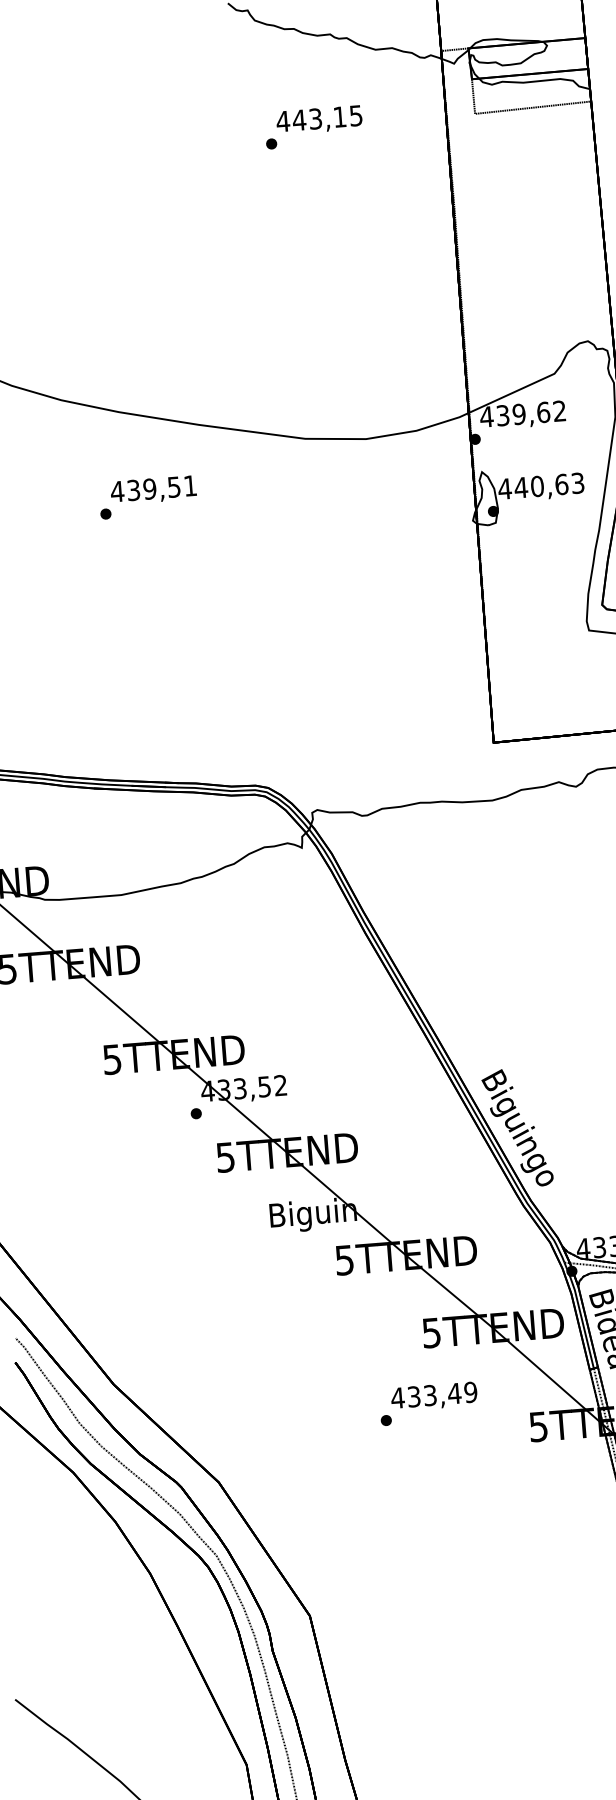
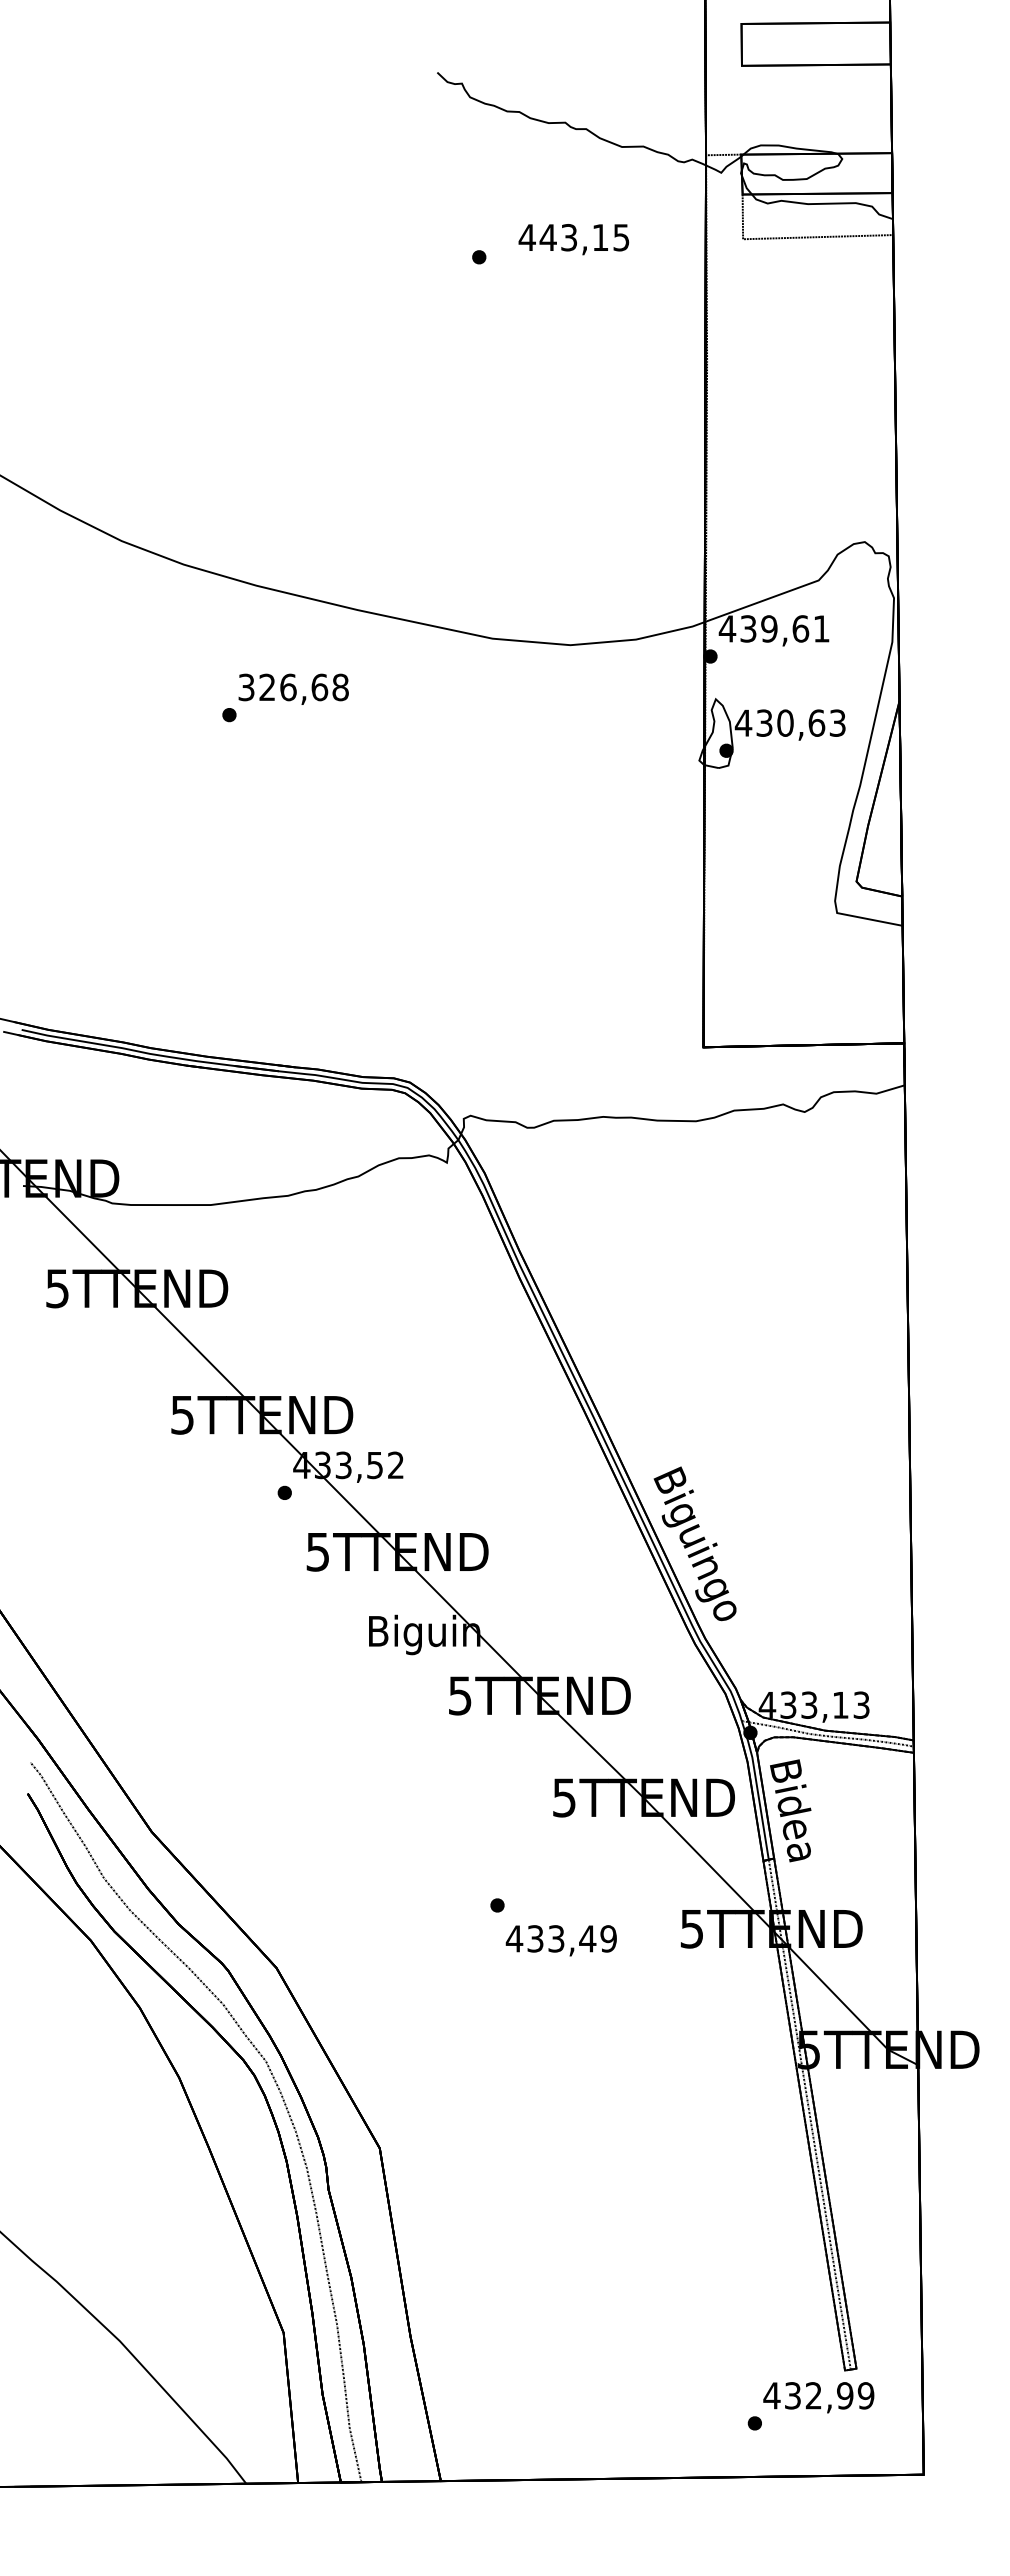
text: (319, 120) -> (573, 239), moved
text: (559, 410) -> (821, 628), 439,62 -> 439,61
text: (521, 487) -> (764, 722), 440,63 -> 430,63
text: (153, 488) -> (292, 687), 439,51 -> 326,68
text: (433, 1396) -> (560, 1940), moved

